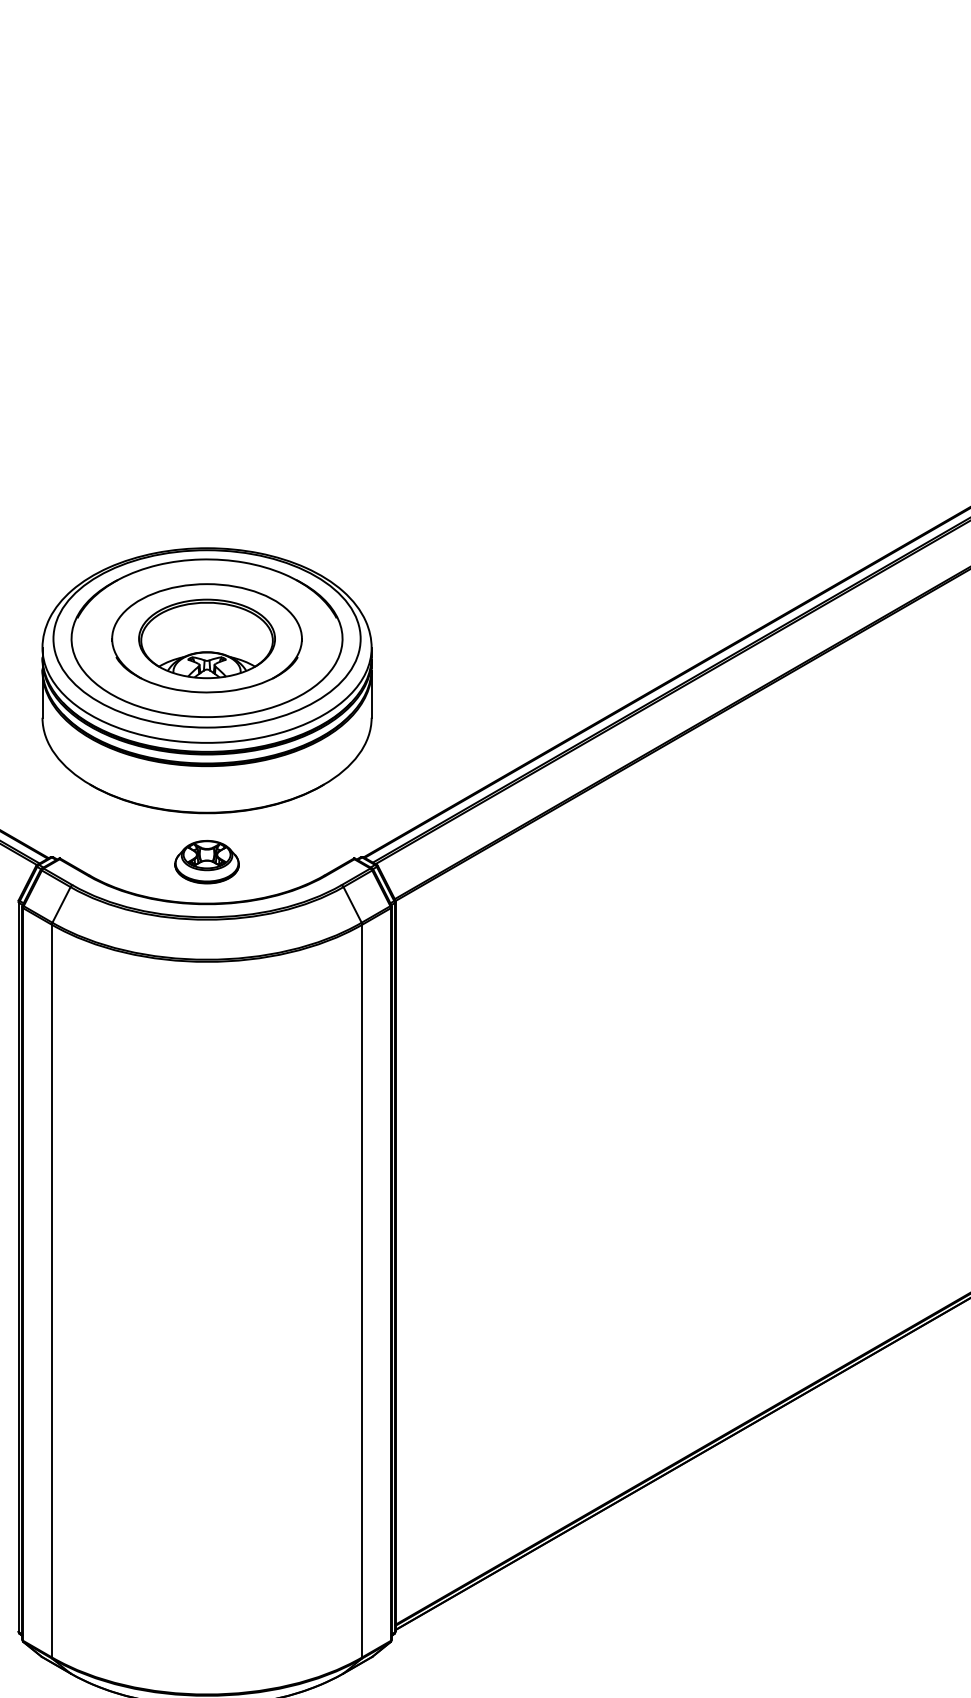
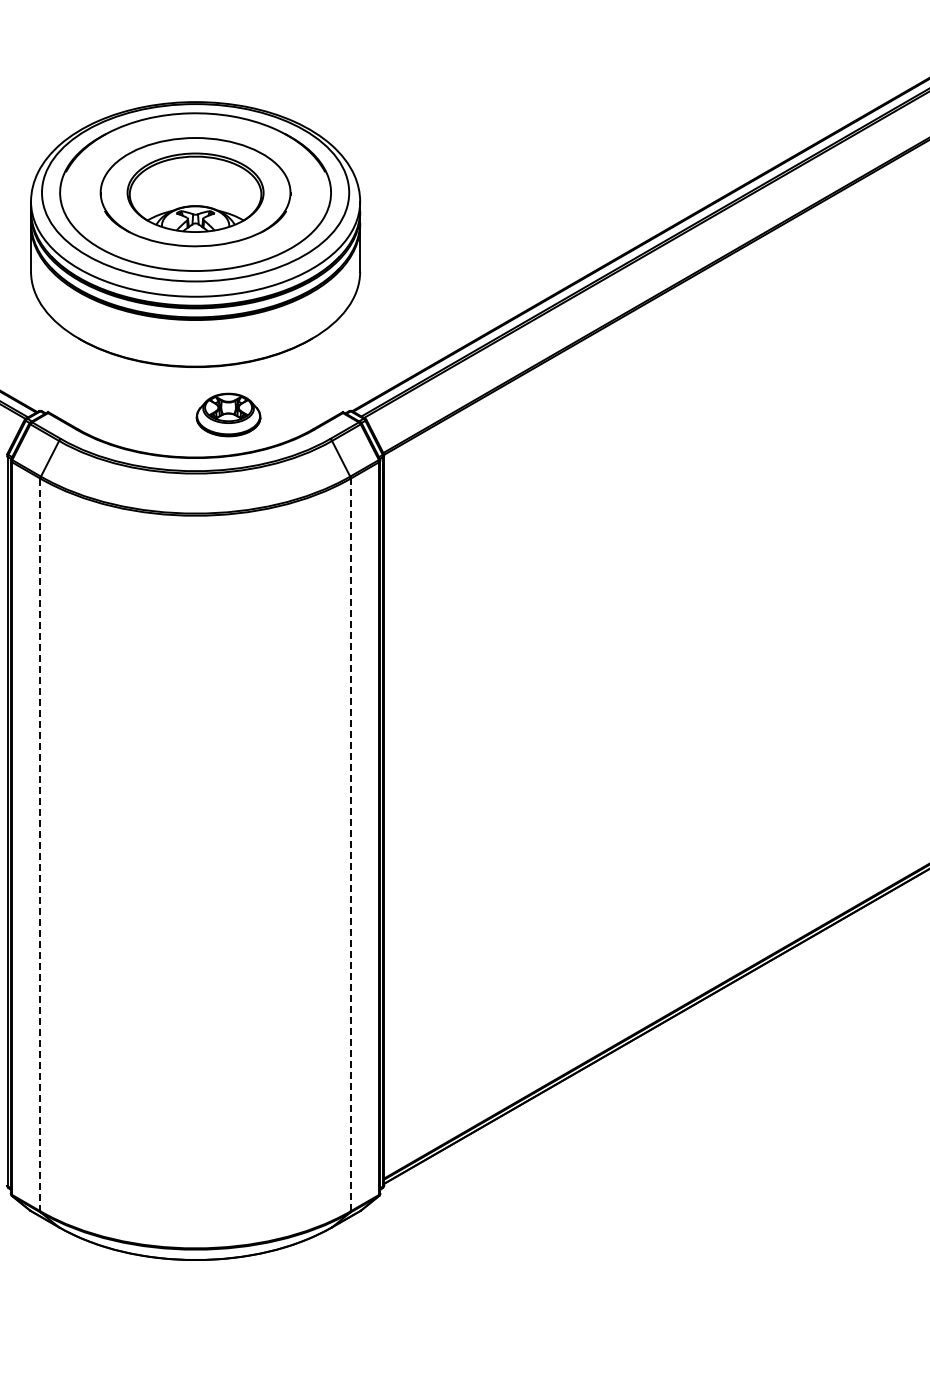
part: (206, 862) -> (228, 415), moved
line: (362, 1290) -> (351, 844), solid -> dashed
line: (51, 1291) -> (40, 845), solid -> dashed

